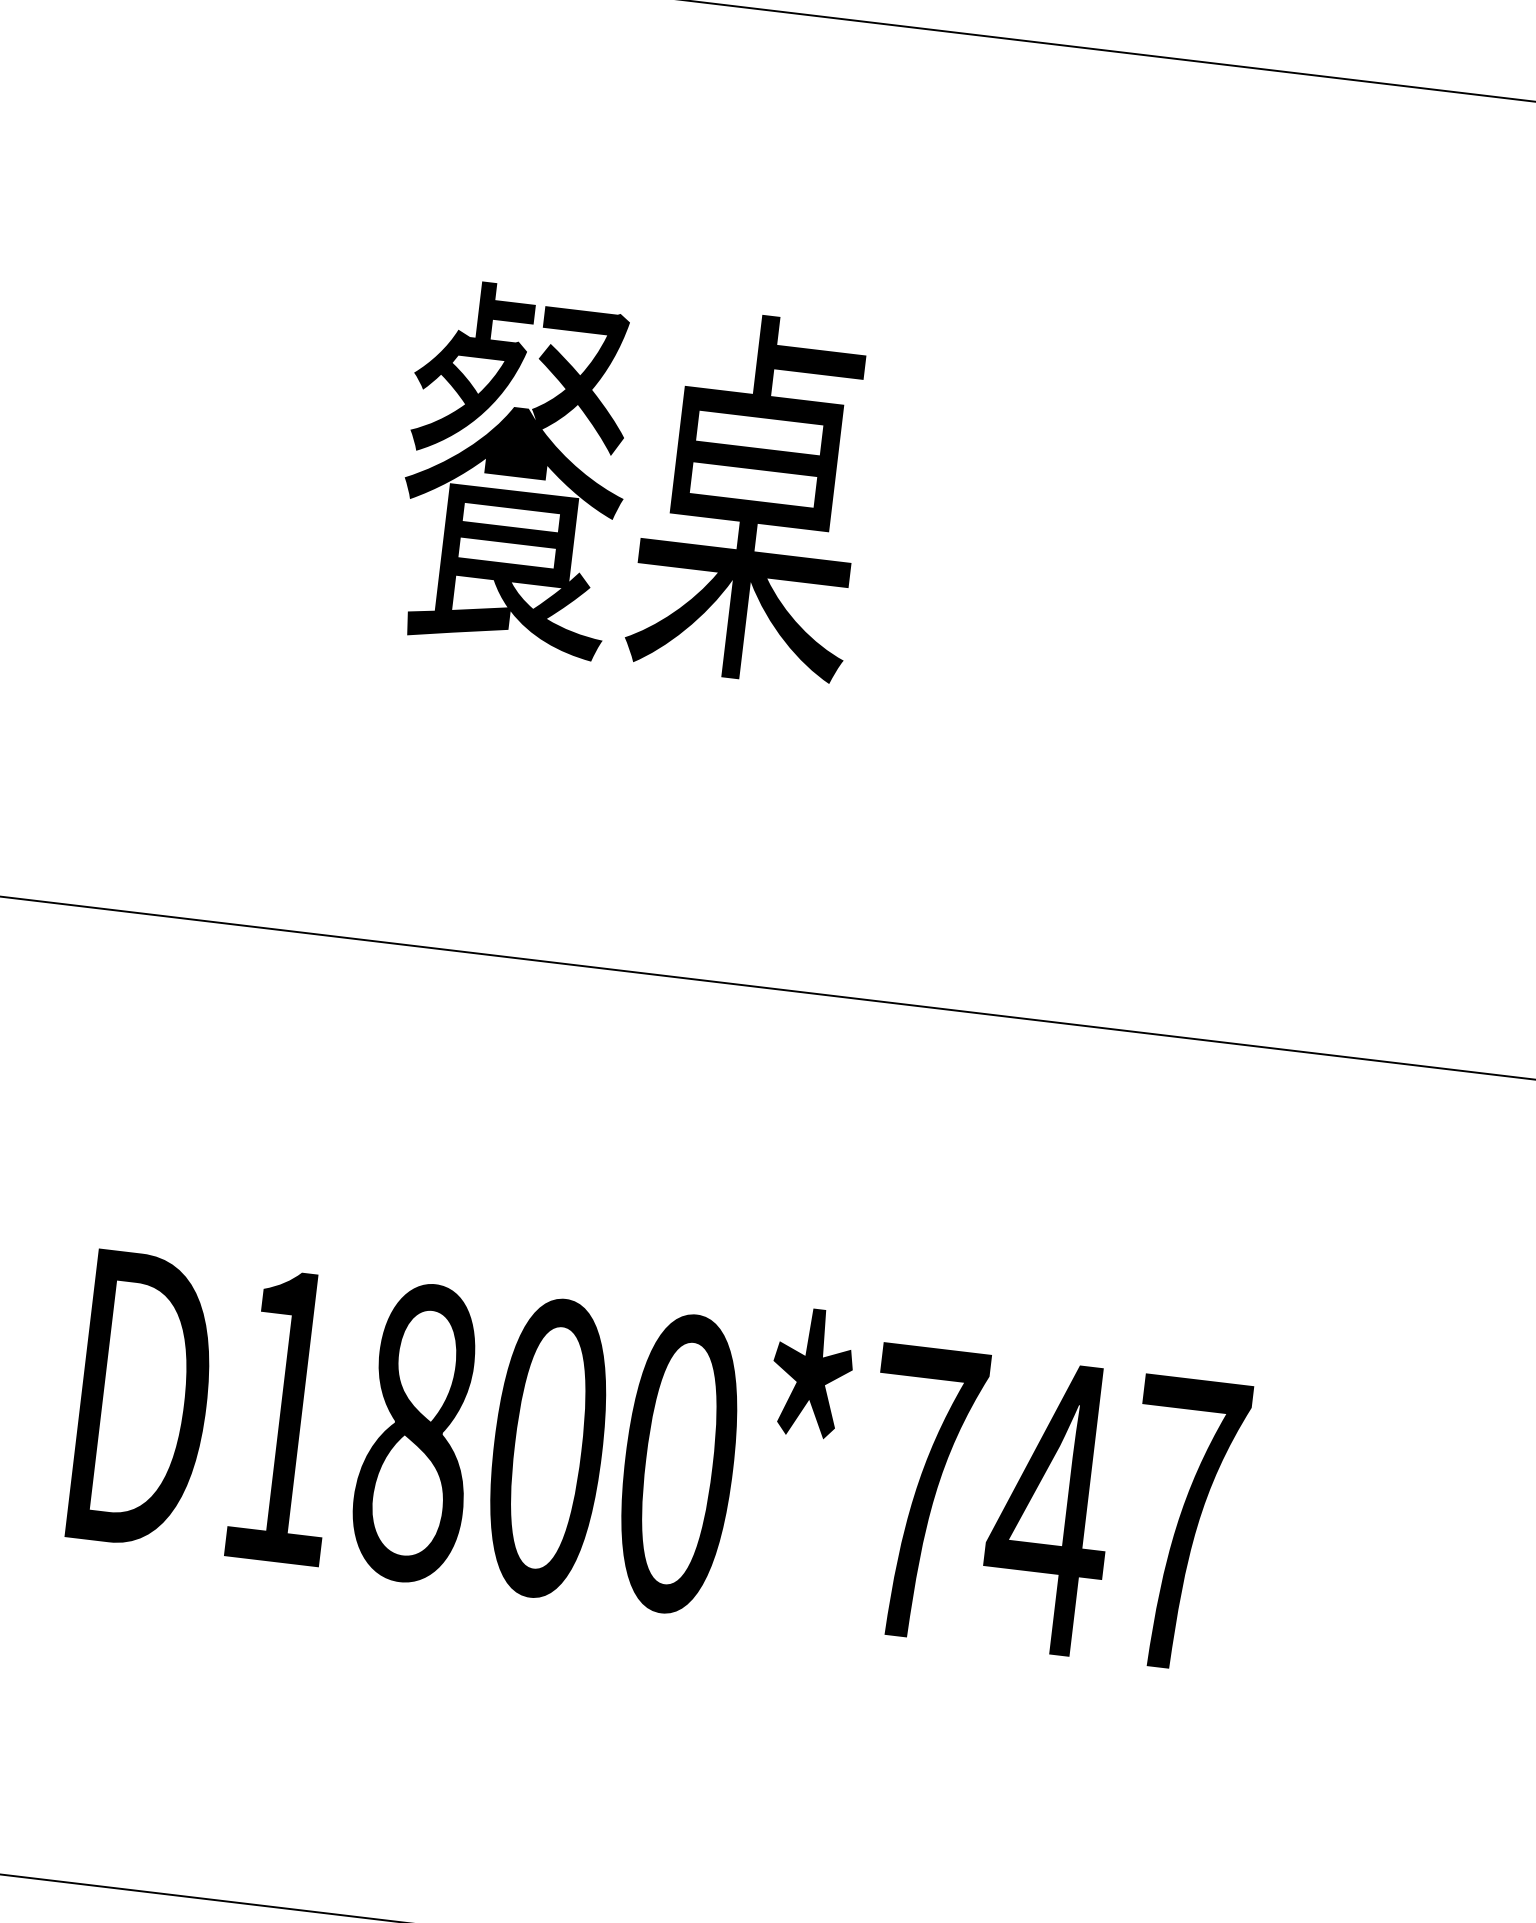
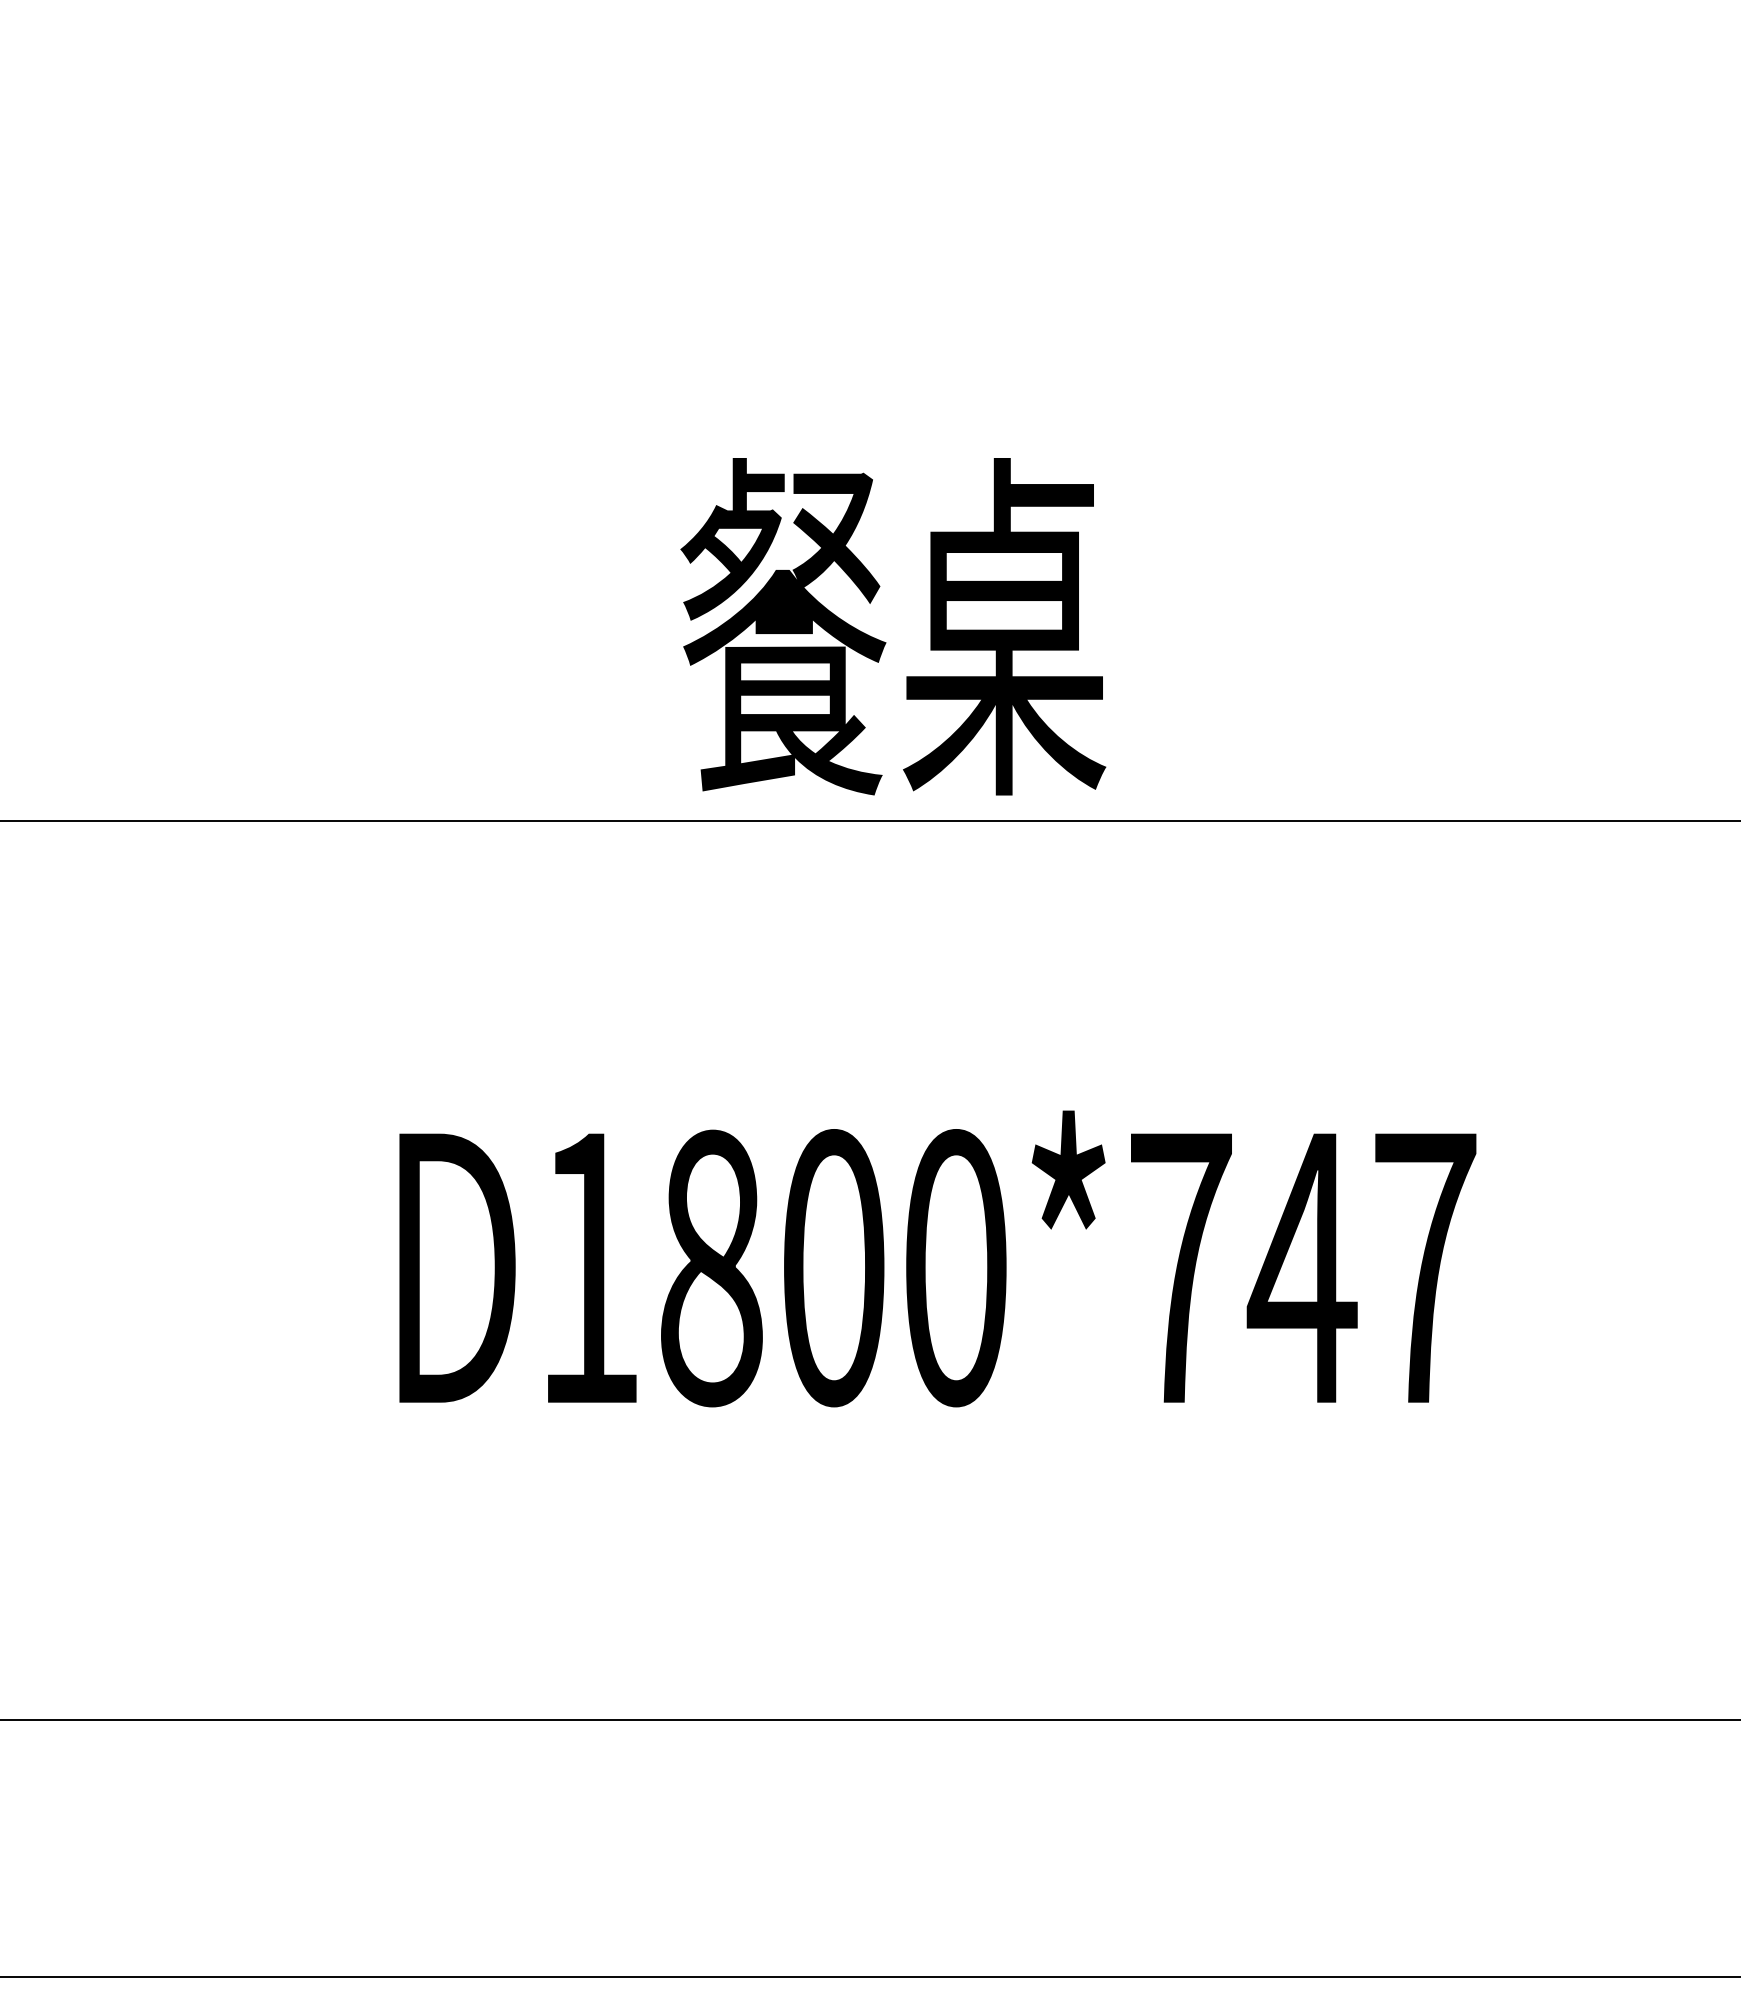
text: (633, 482) -> (893, 626), moved

